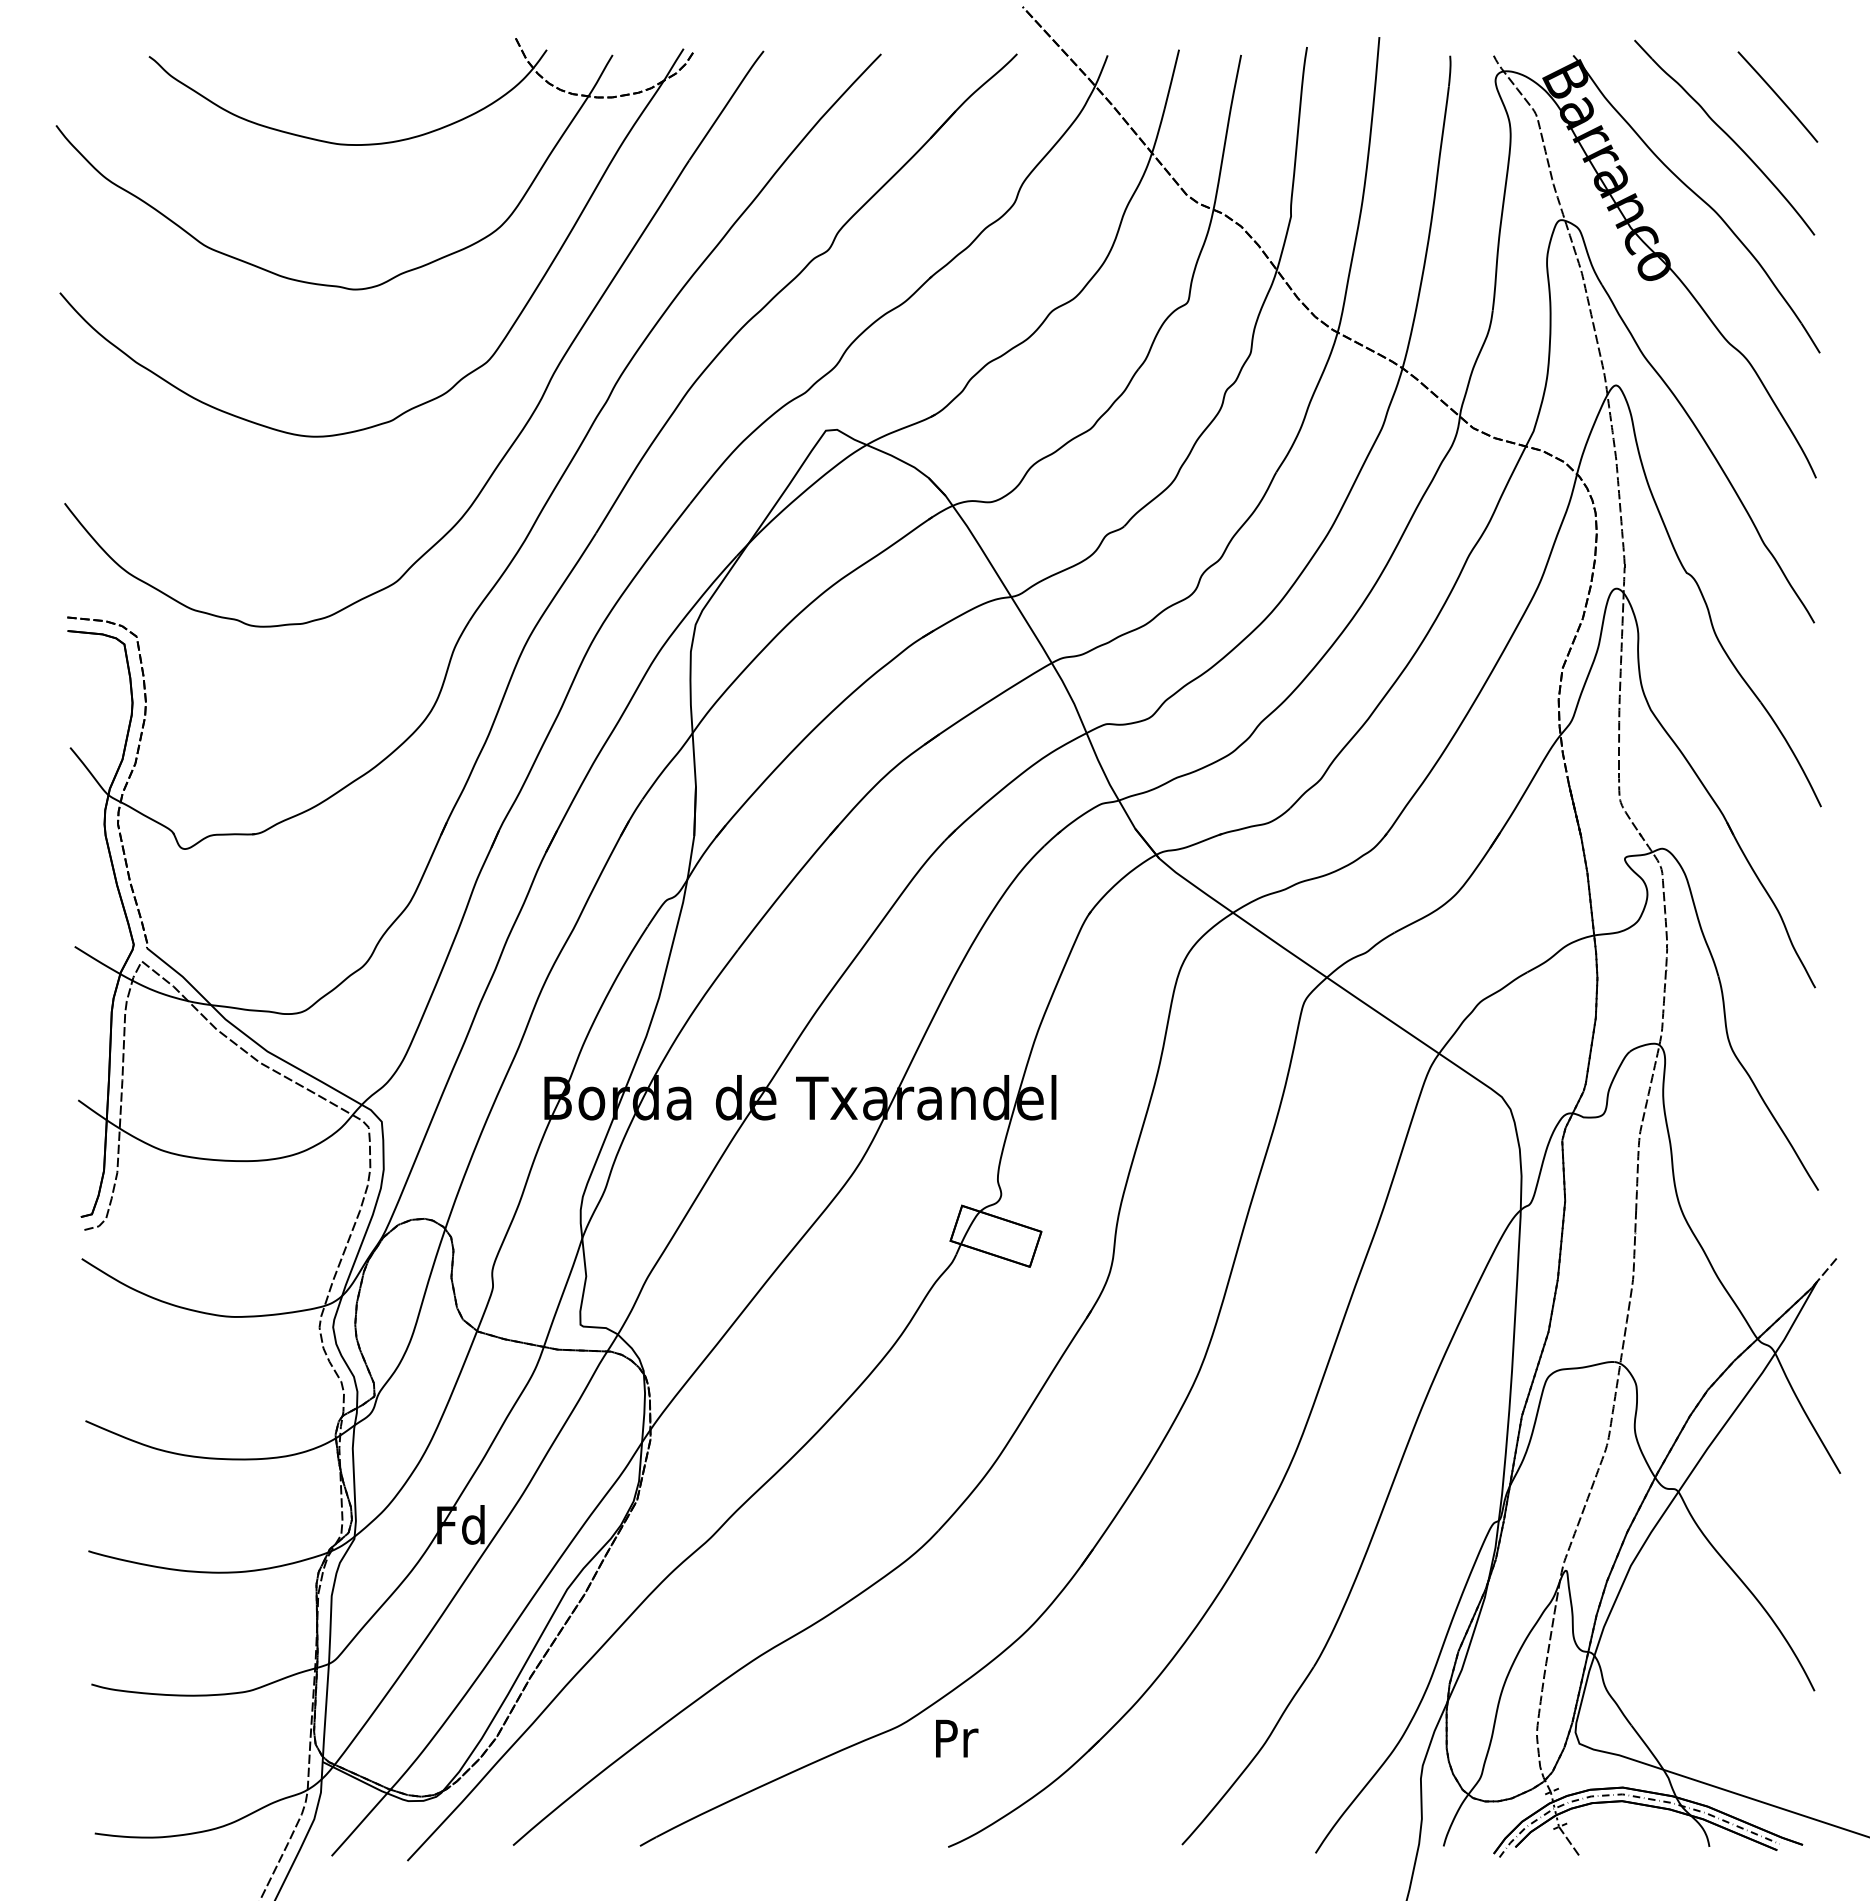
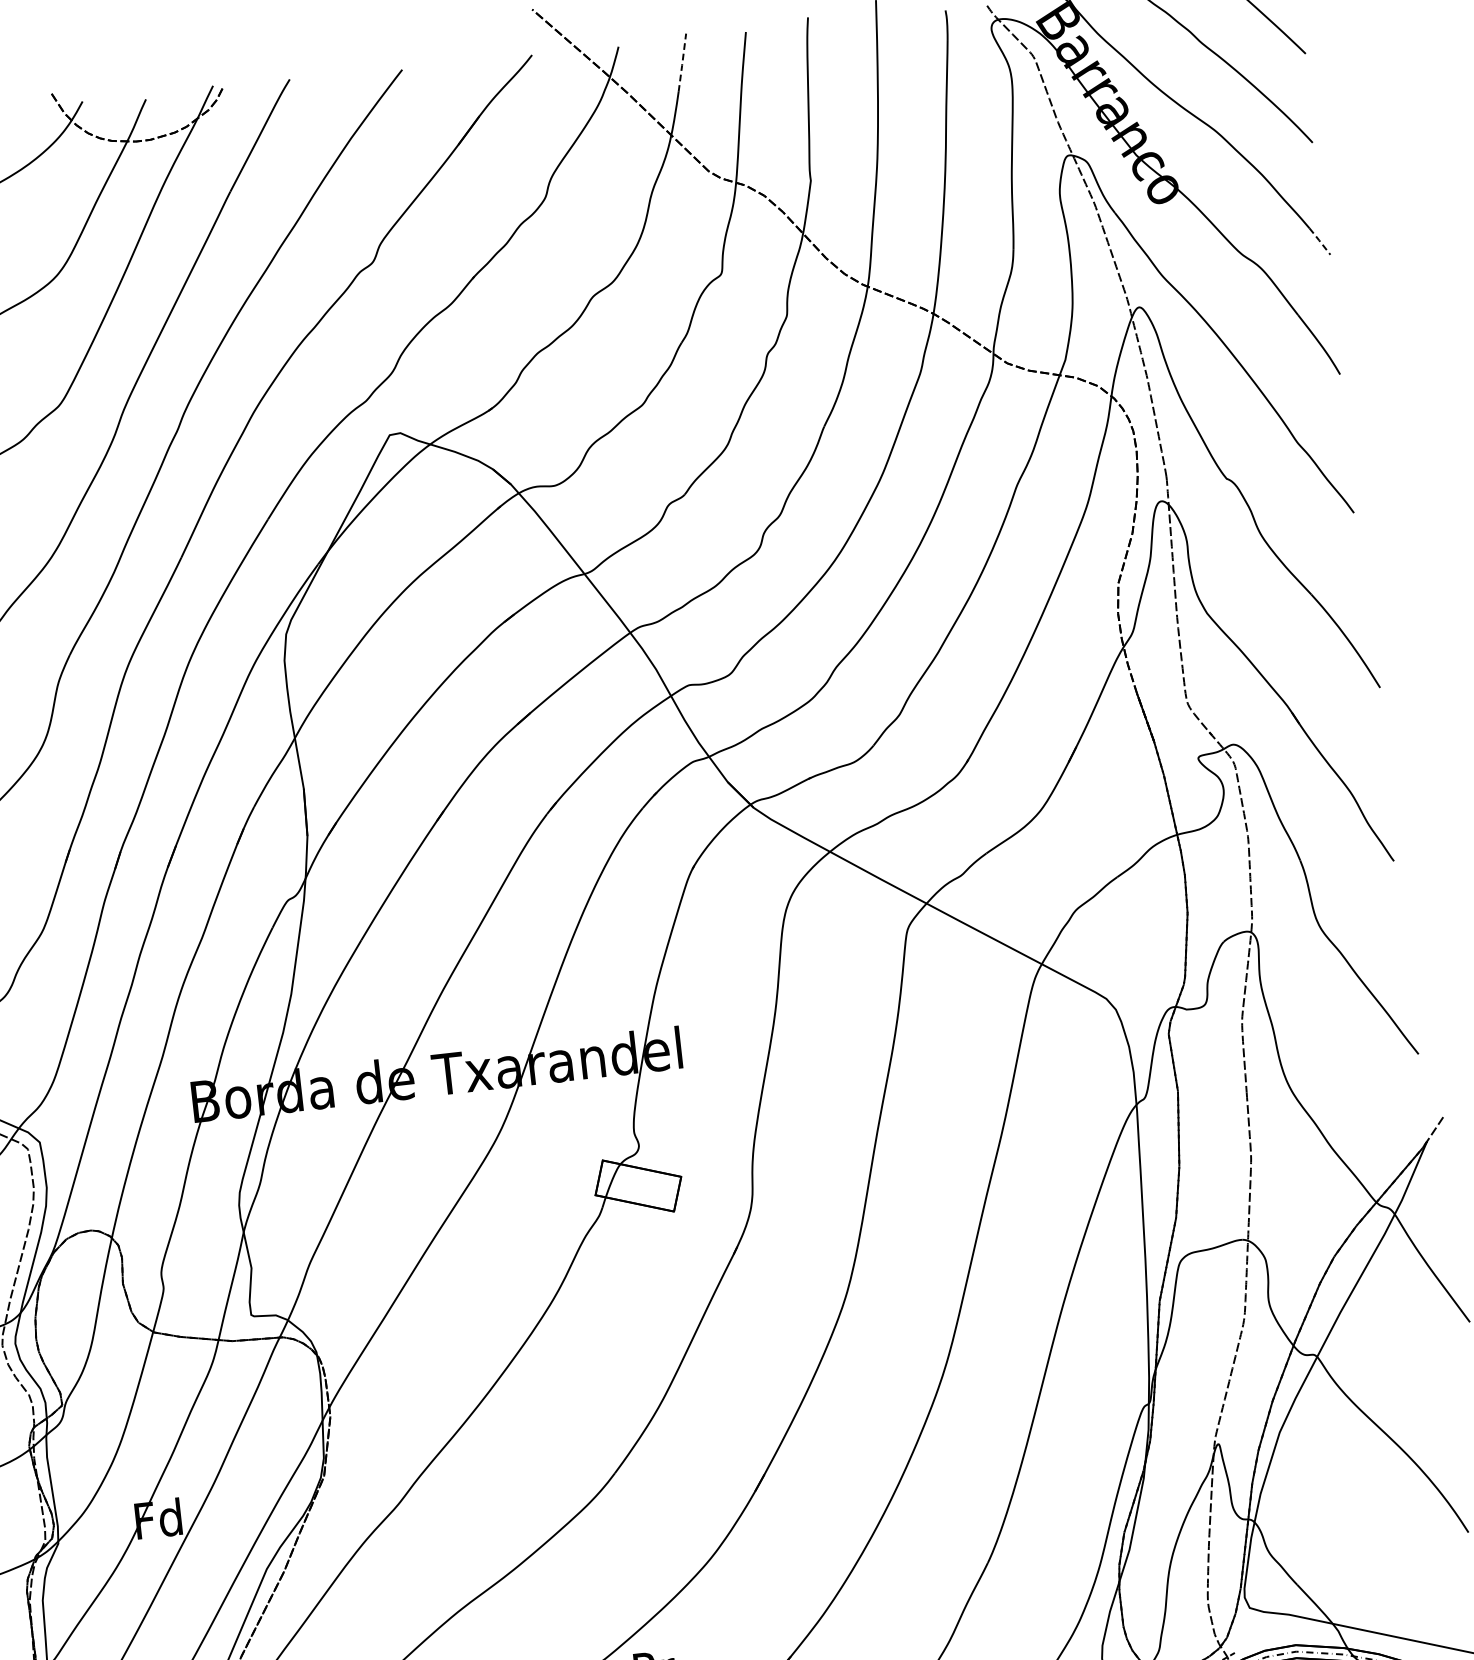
line: (1171, 79) -> (682, 62), solid -> dashed
line: (1810, 337) -> (1319, 240), solid -> dashed

